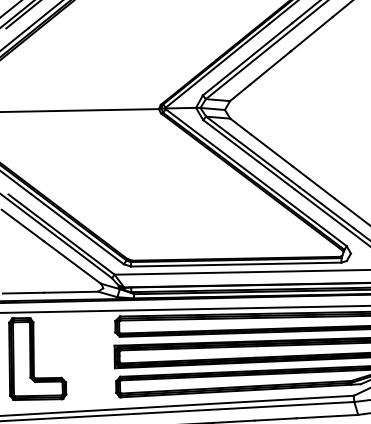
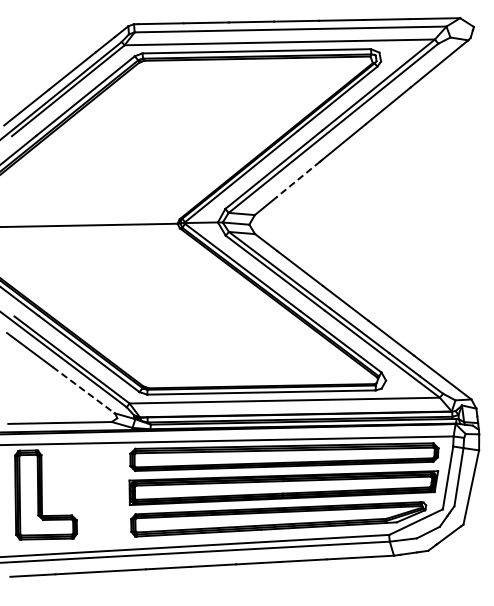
line: (269, 68) -> (297, 179), solid -> dashed
line: (72, 262) -> (83, 390), solid -> dashed

